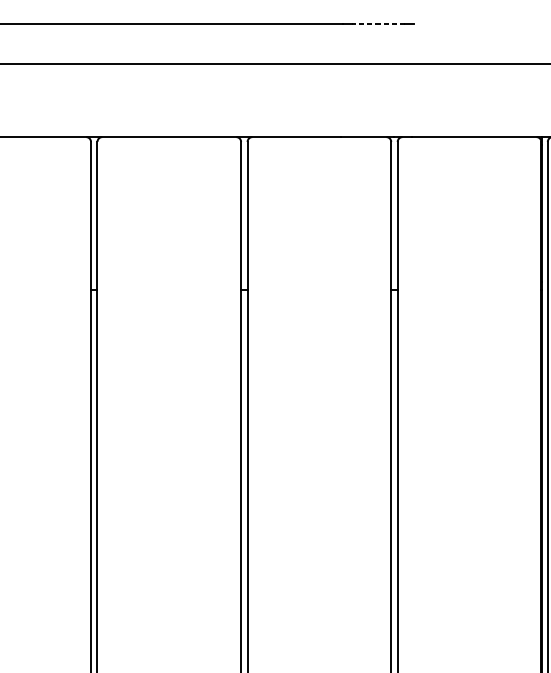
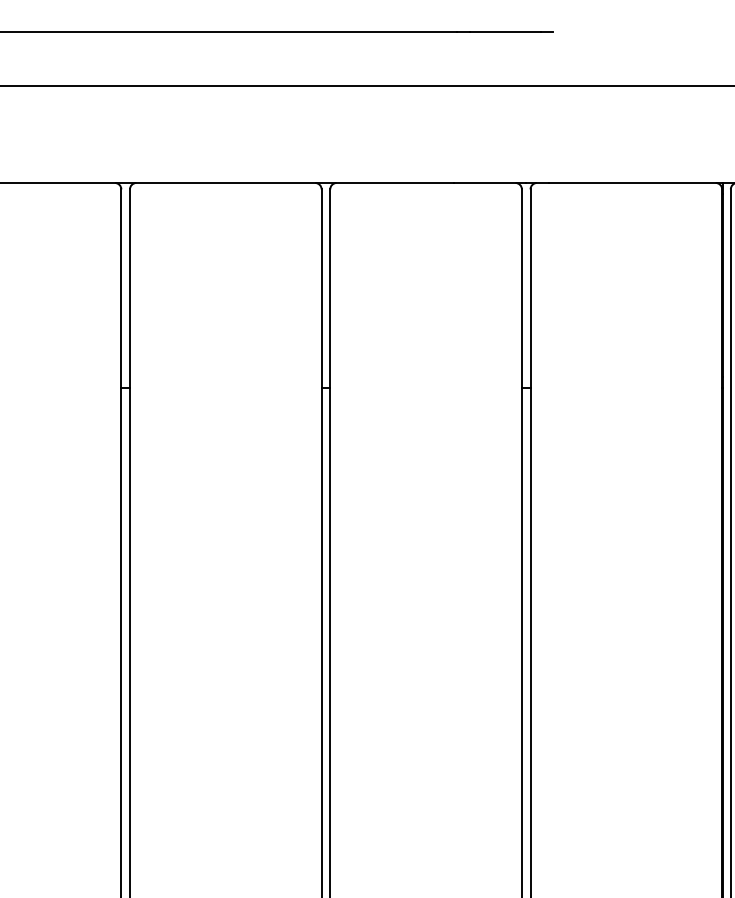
line: (378, 24) -> (505, 32), dashed -> solid

